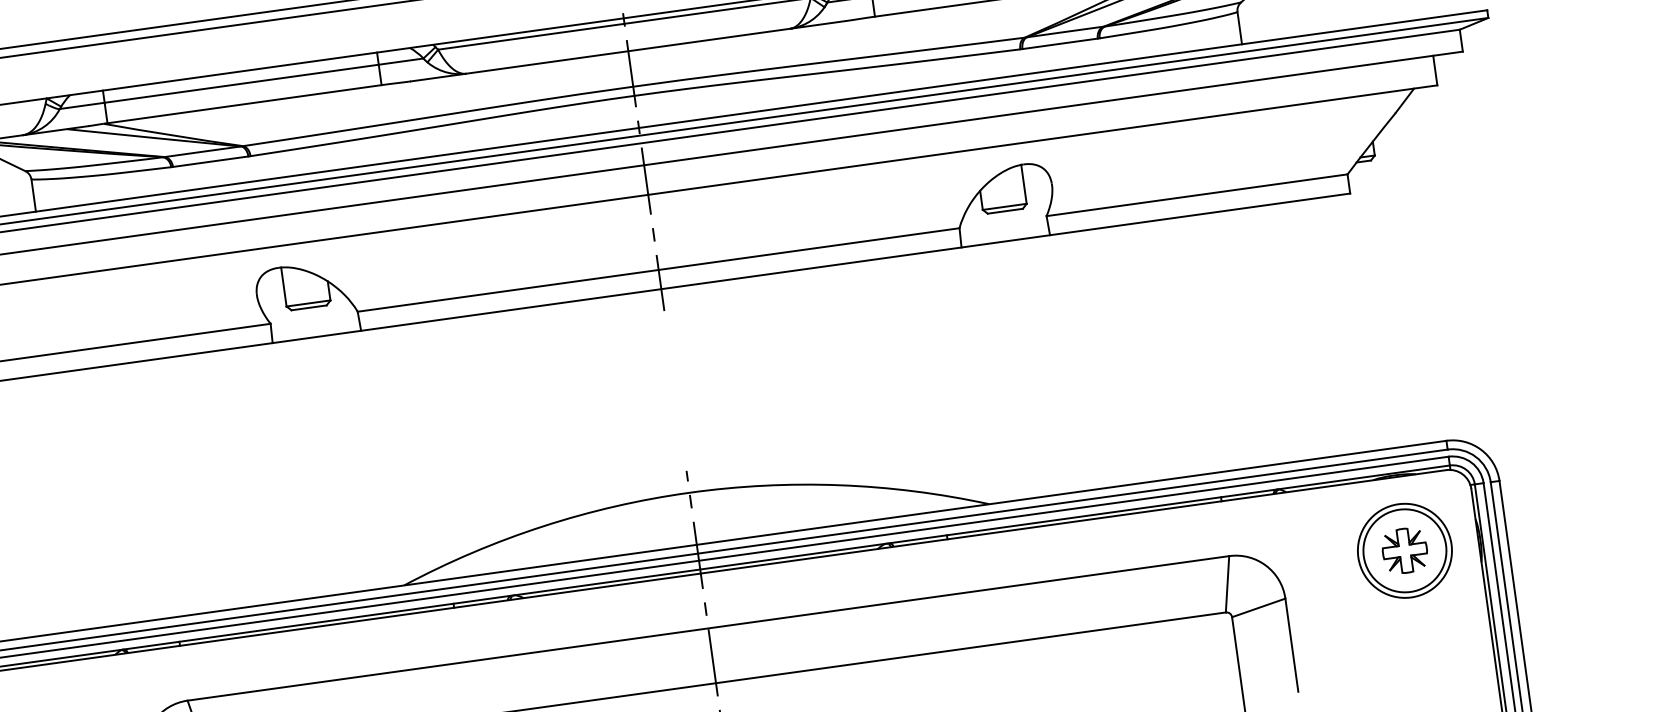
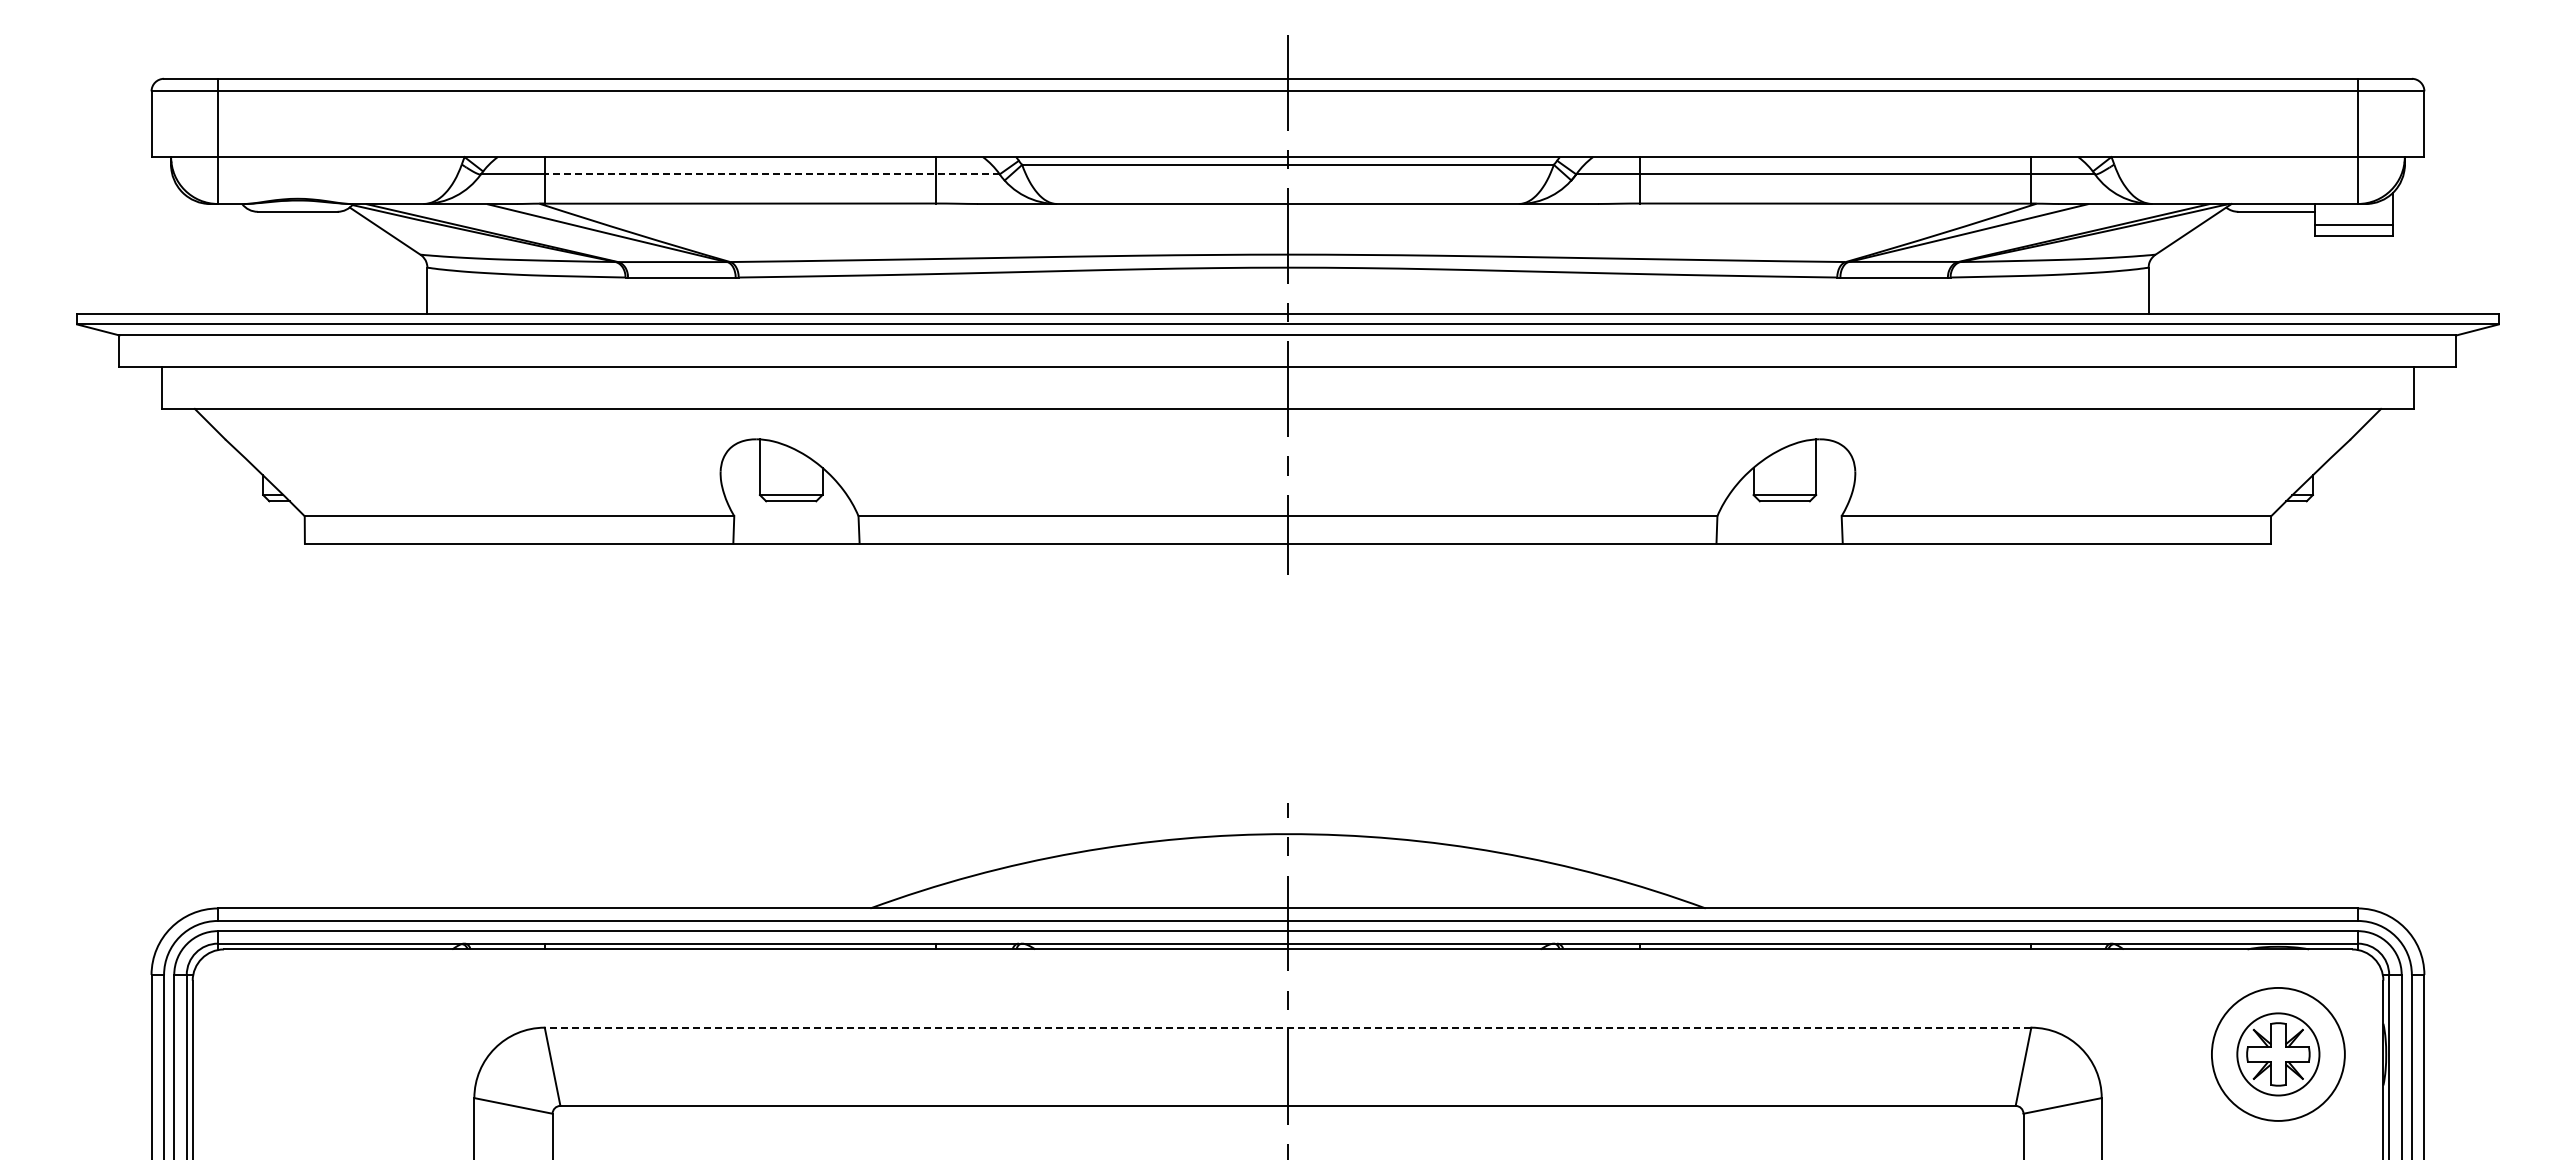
line: (263, 80) -> (771, 174), solid -> dashed
circle: (1405, 550) -> (2278, 1054), size x0.7
line: (708, 628) -> (1287, 1027), solid -> dashed

